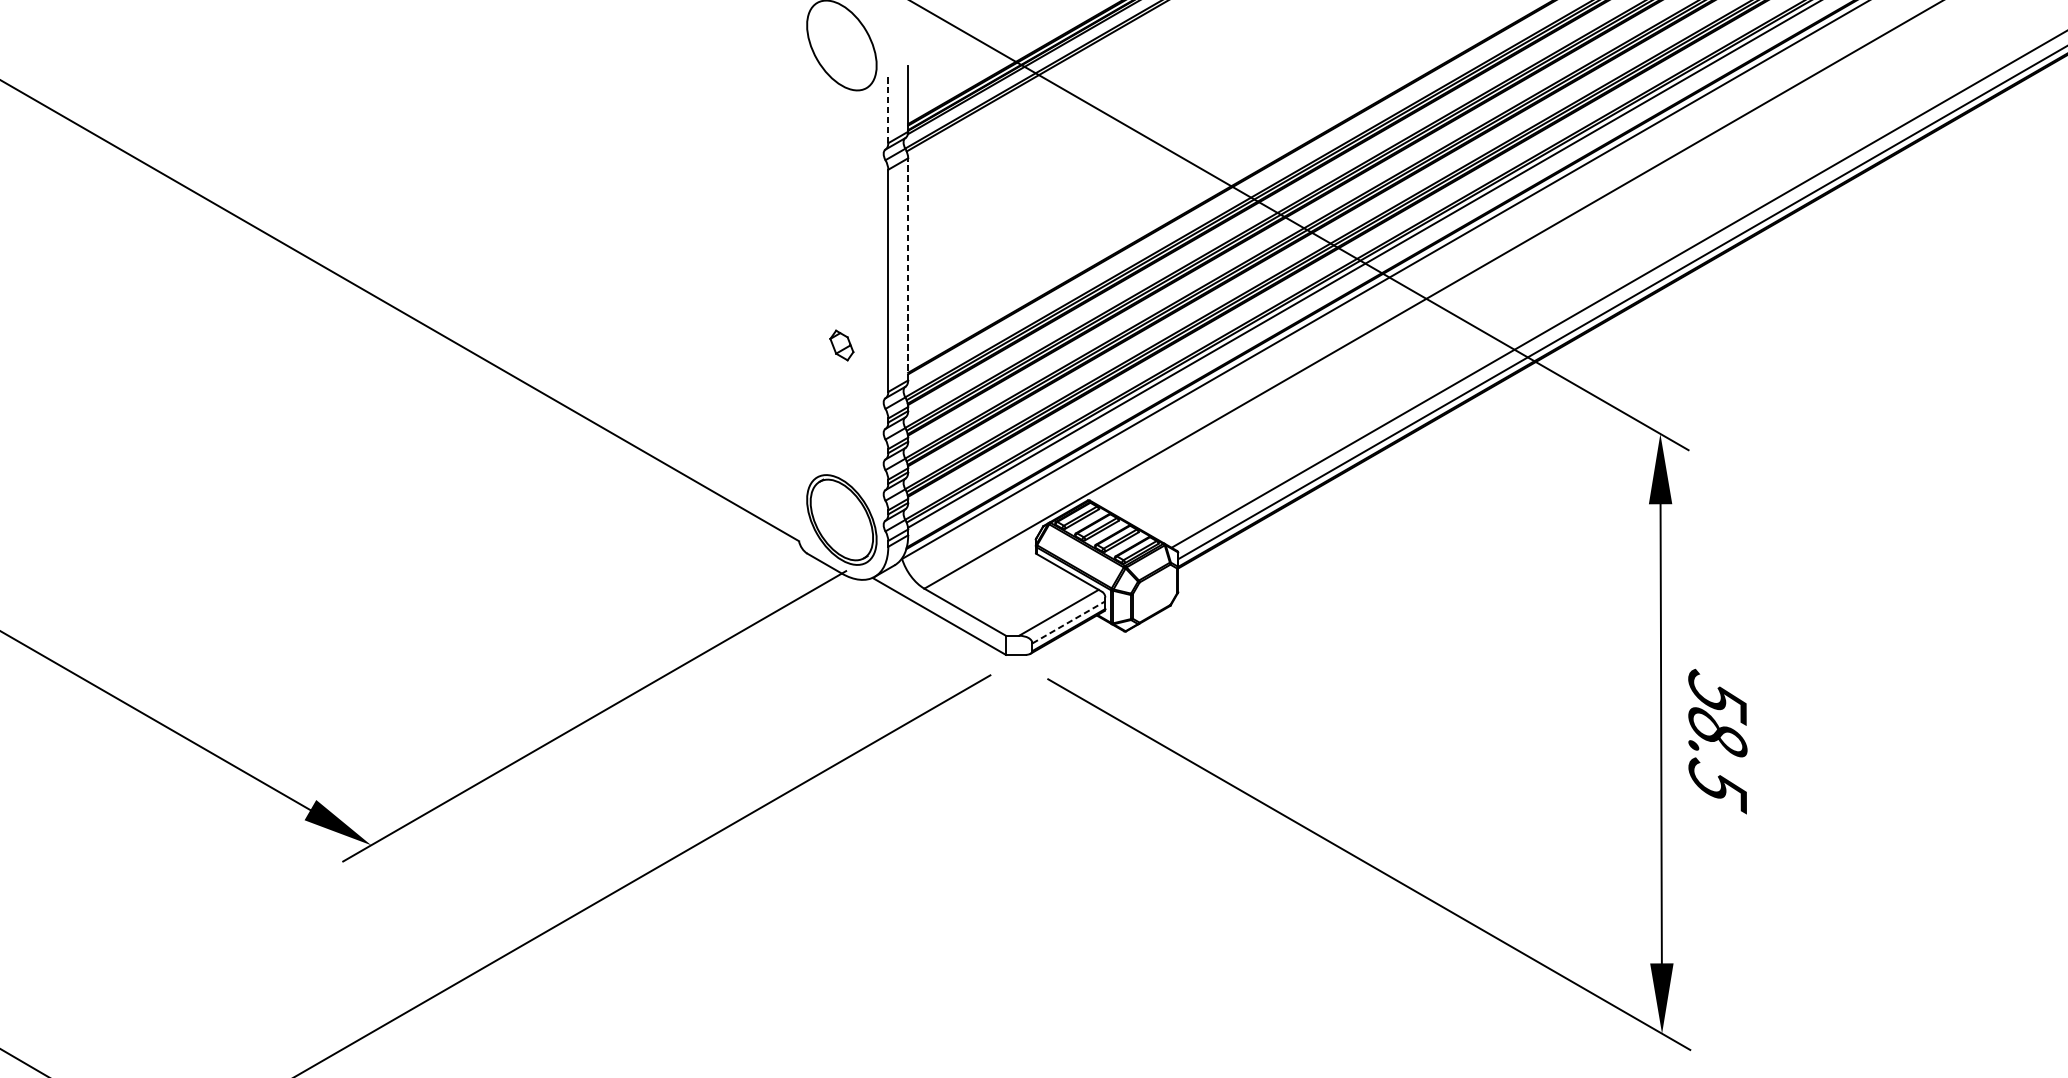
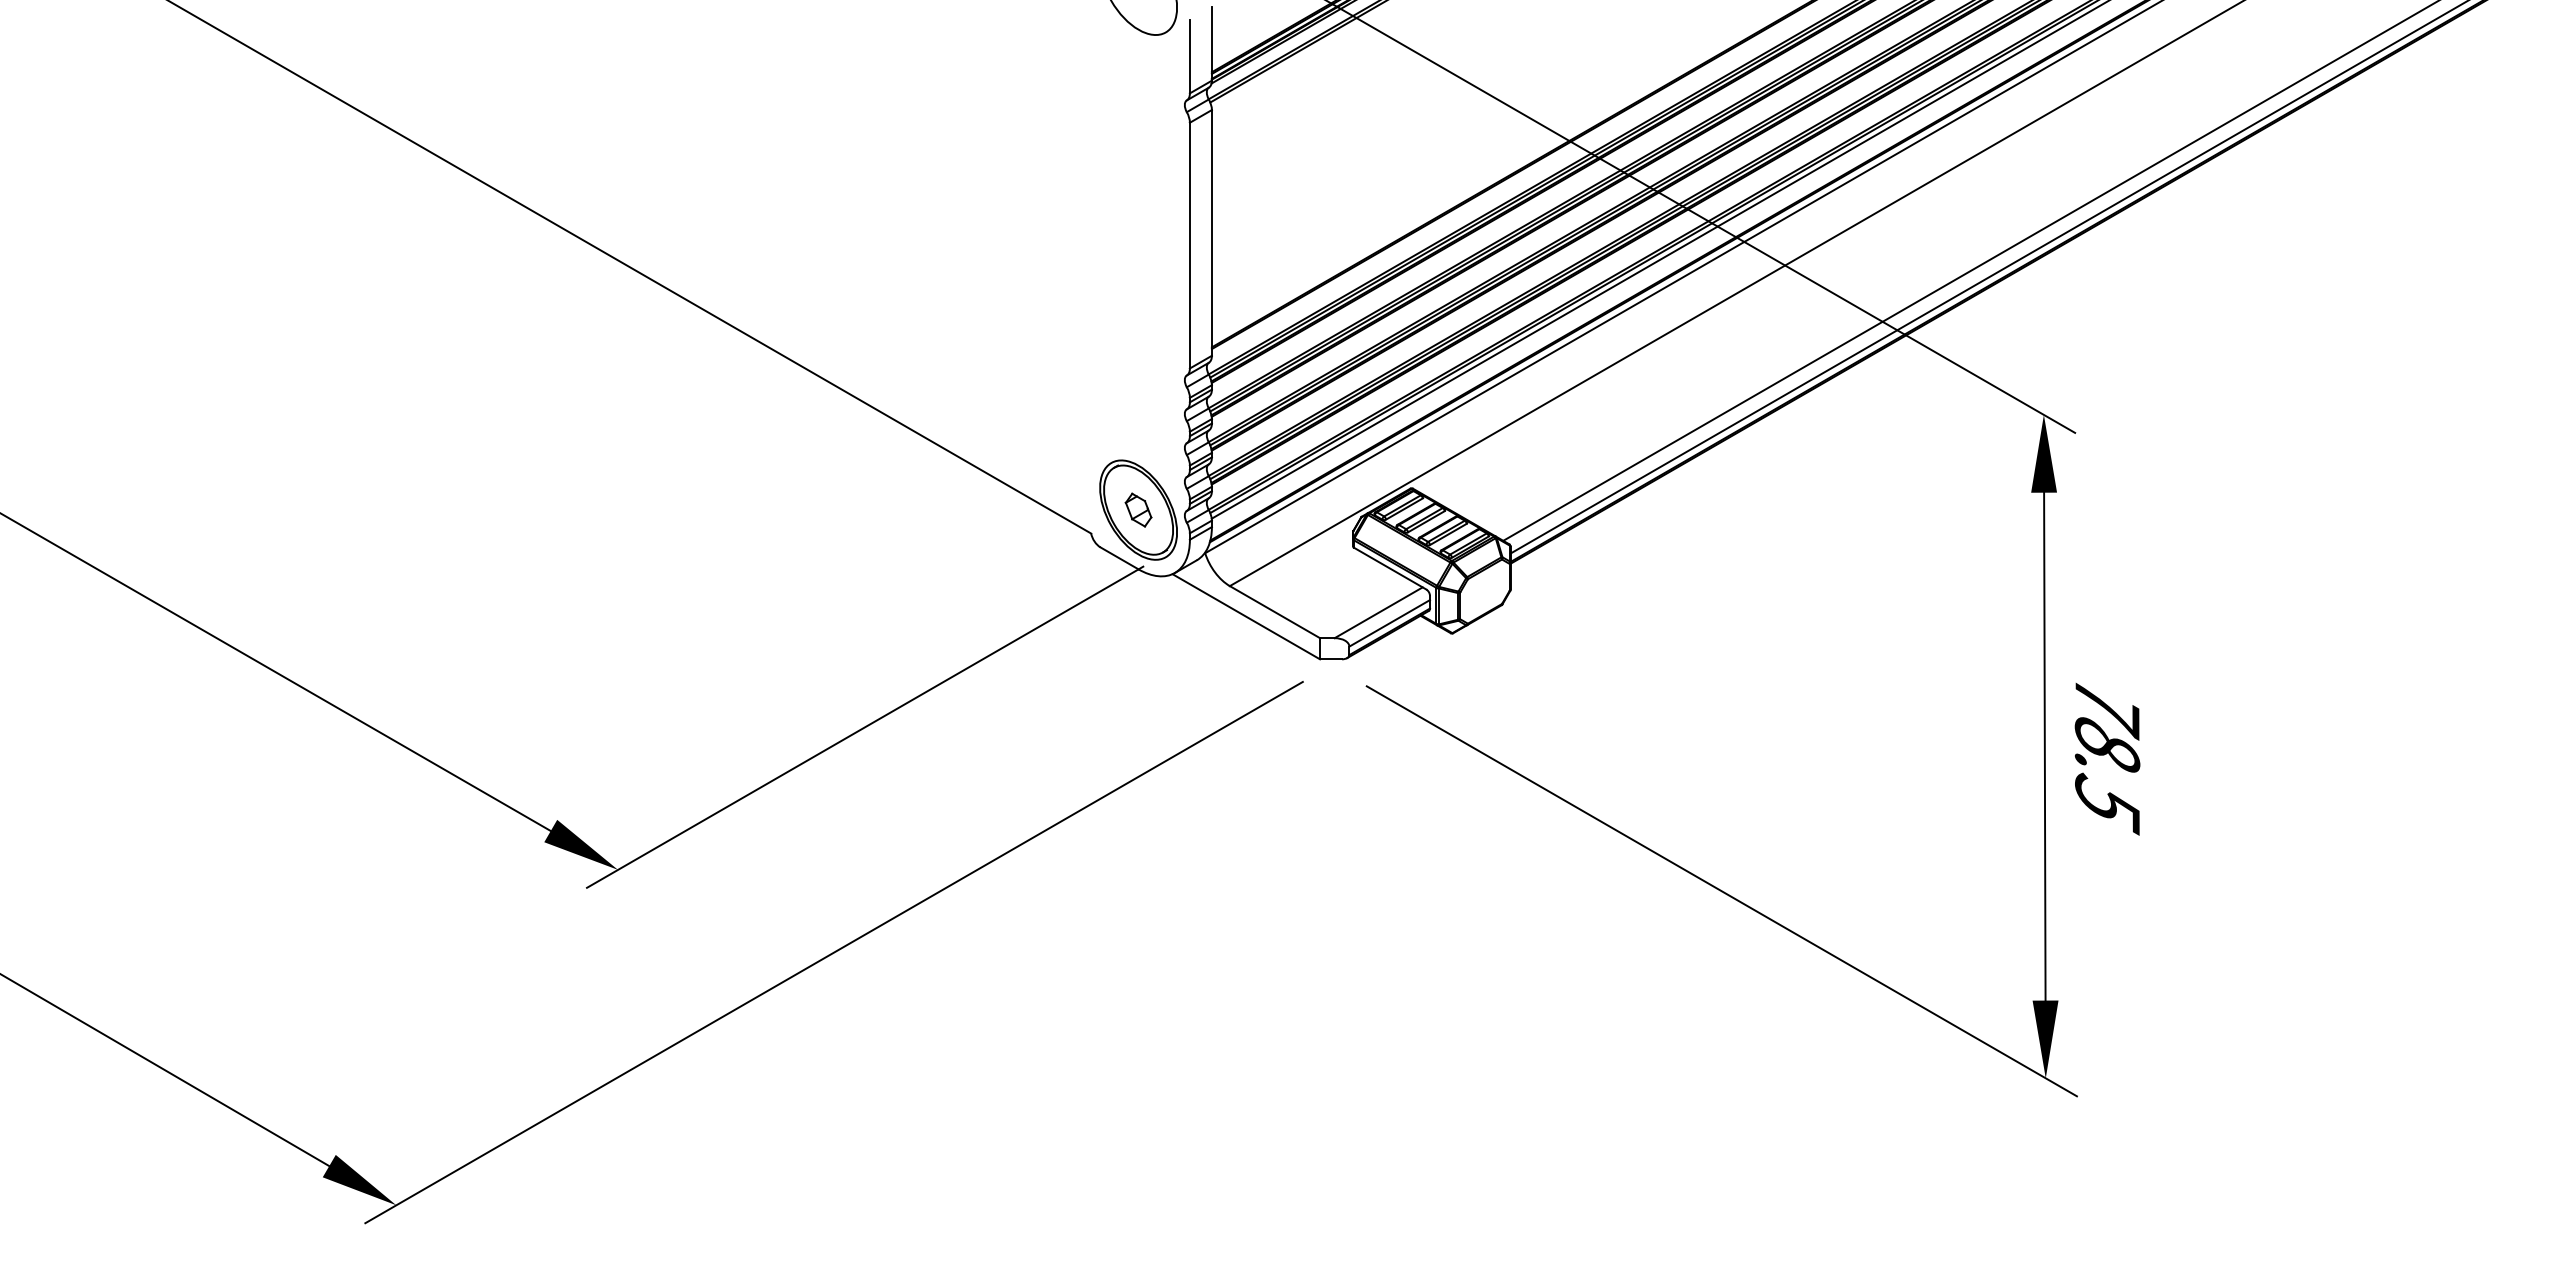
line: (887, 109) -> (1189, 56), dashed -> solid
line: (907, 268) -> (1211, 232), dashed -> solid
part: (841, 344) -> (1138, 509), moved
line: (1068, 622) -> (1389, 623), dashed -> solid
text: (1716, 698) -> (2106, 707), 58.5 -> 78.5

